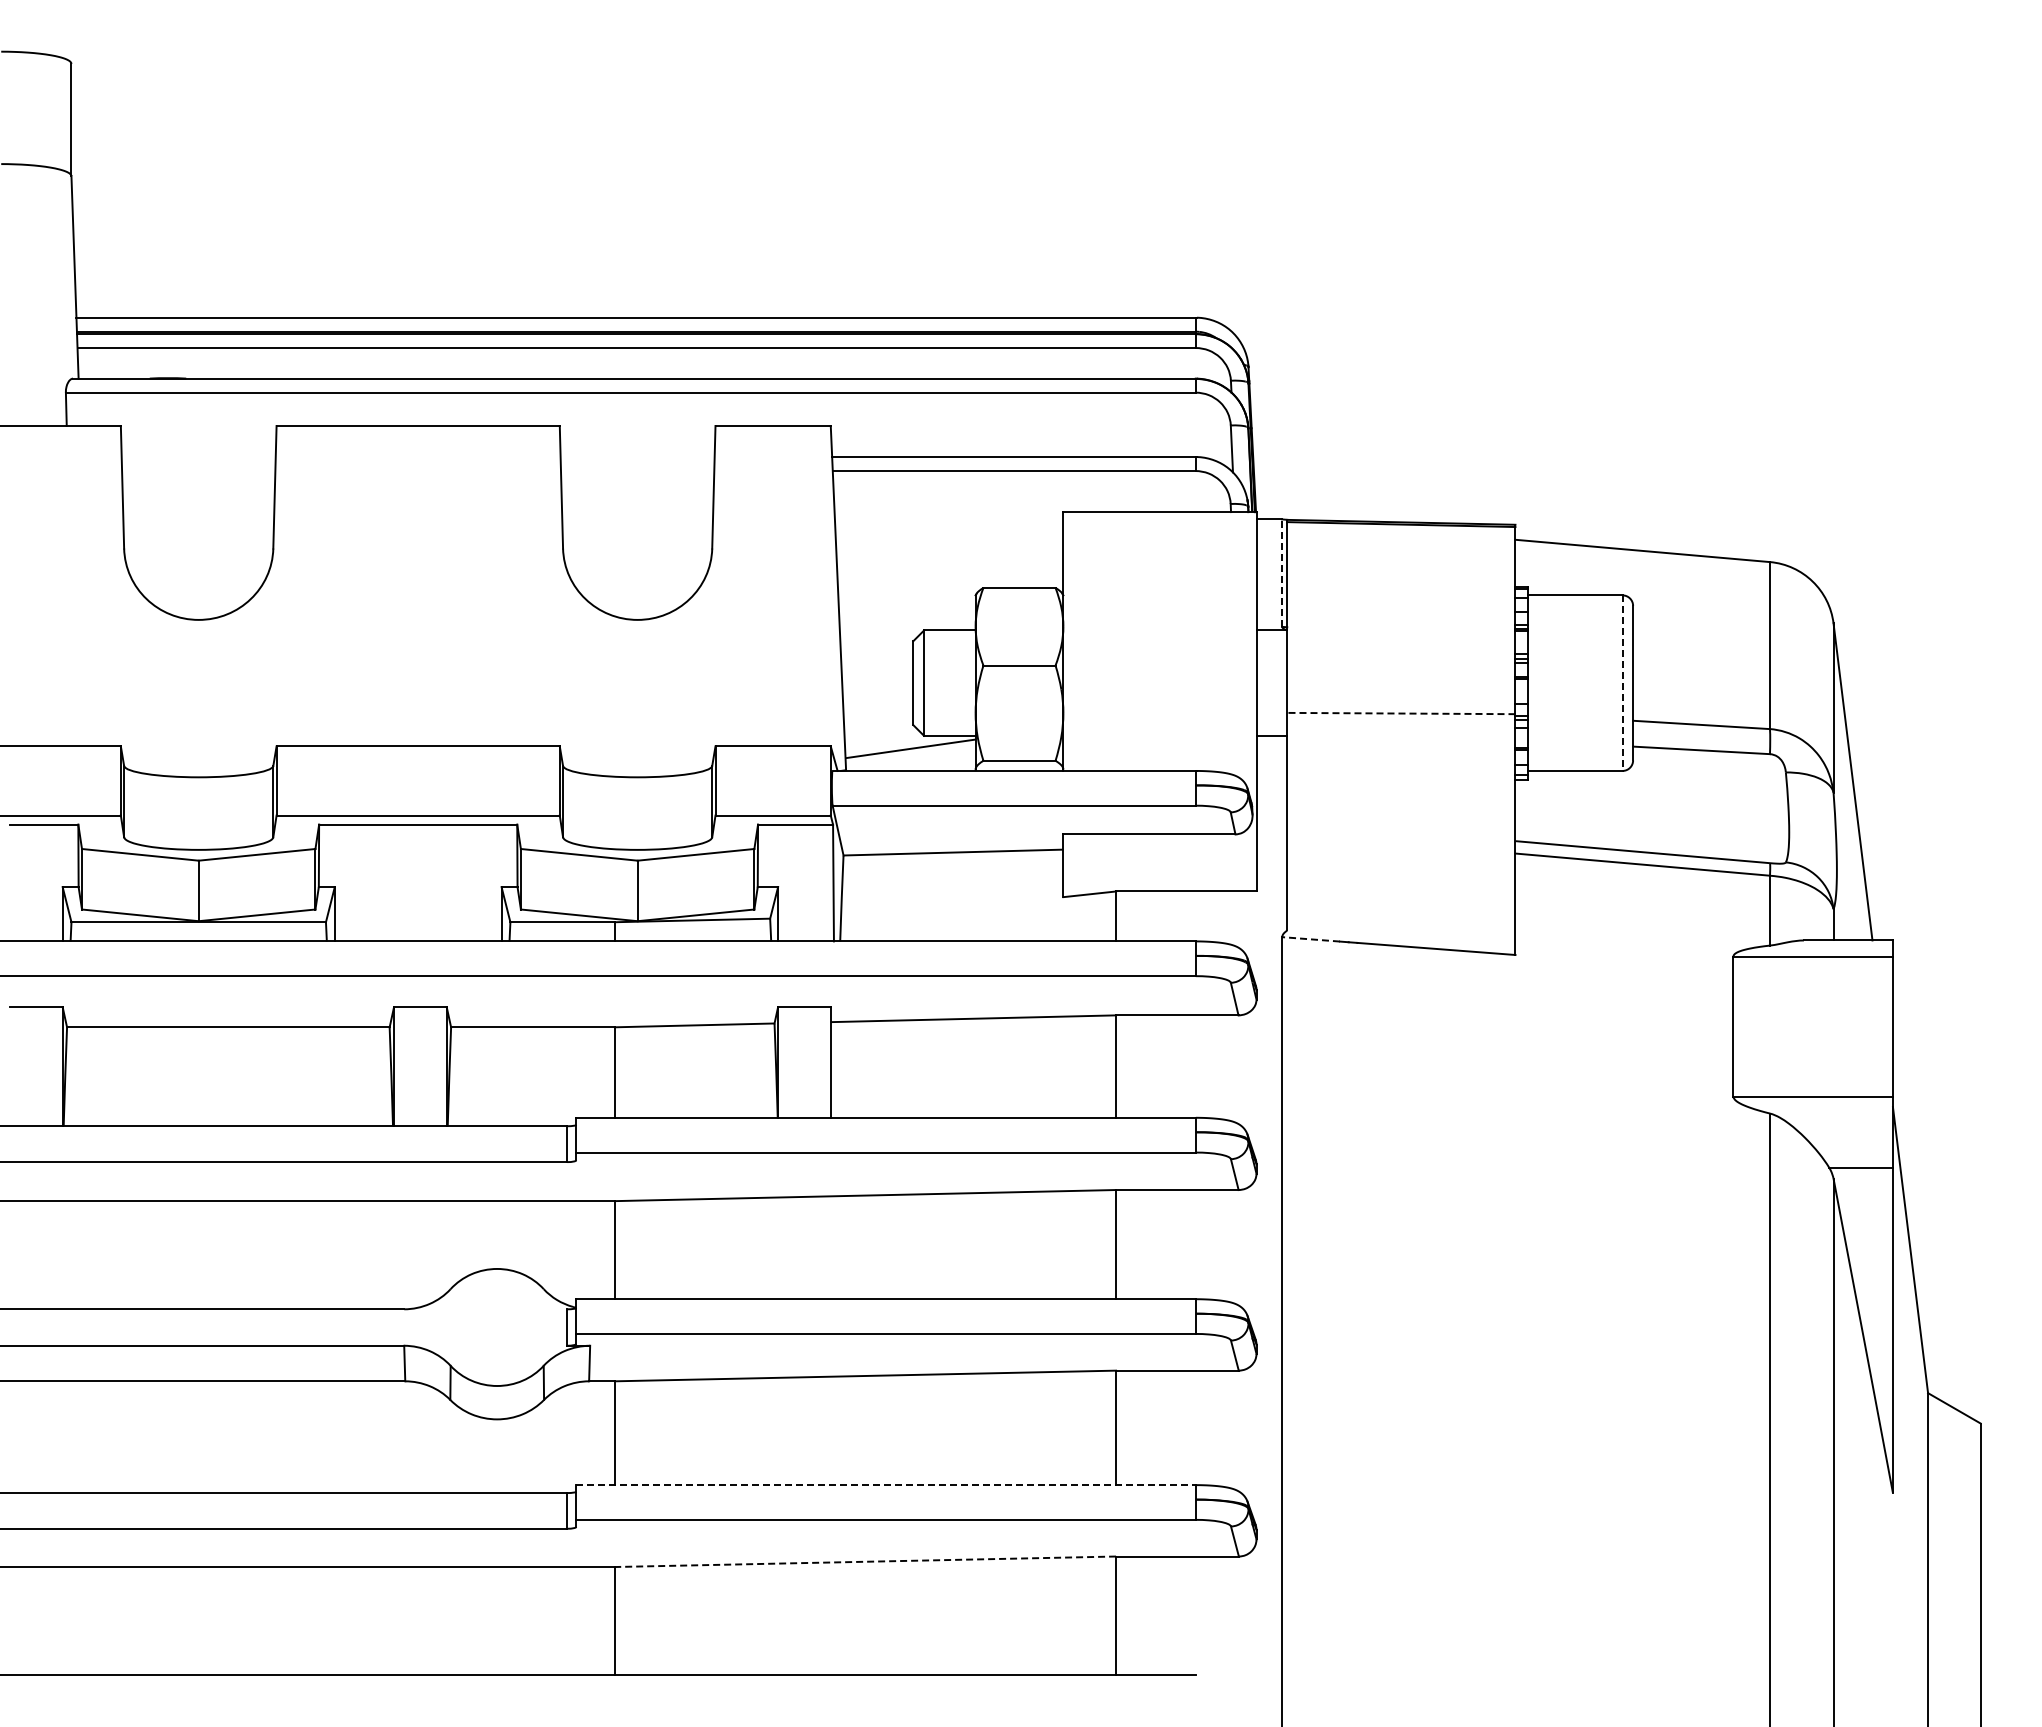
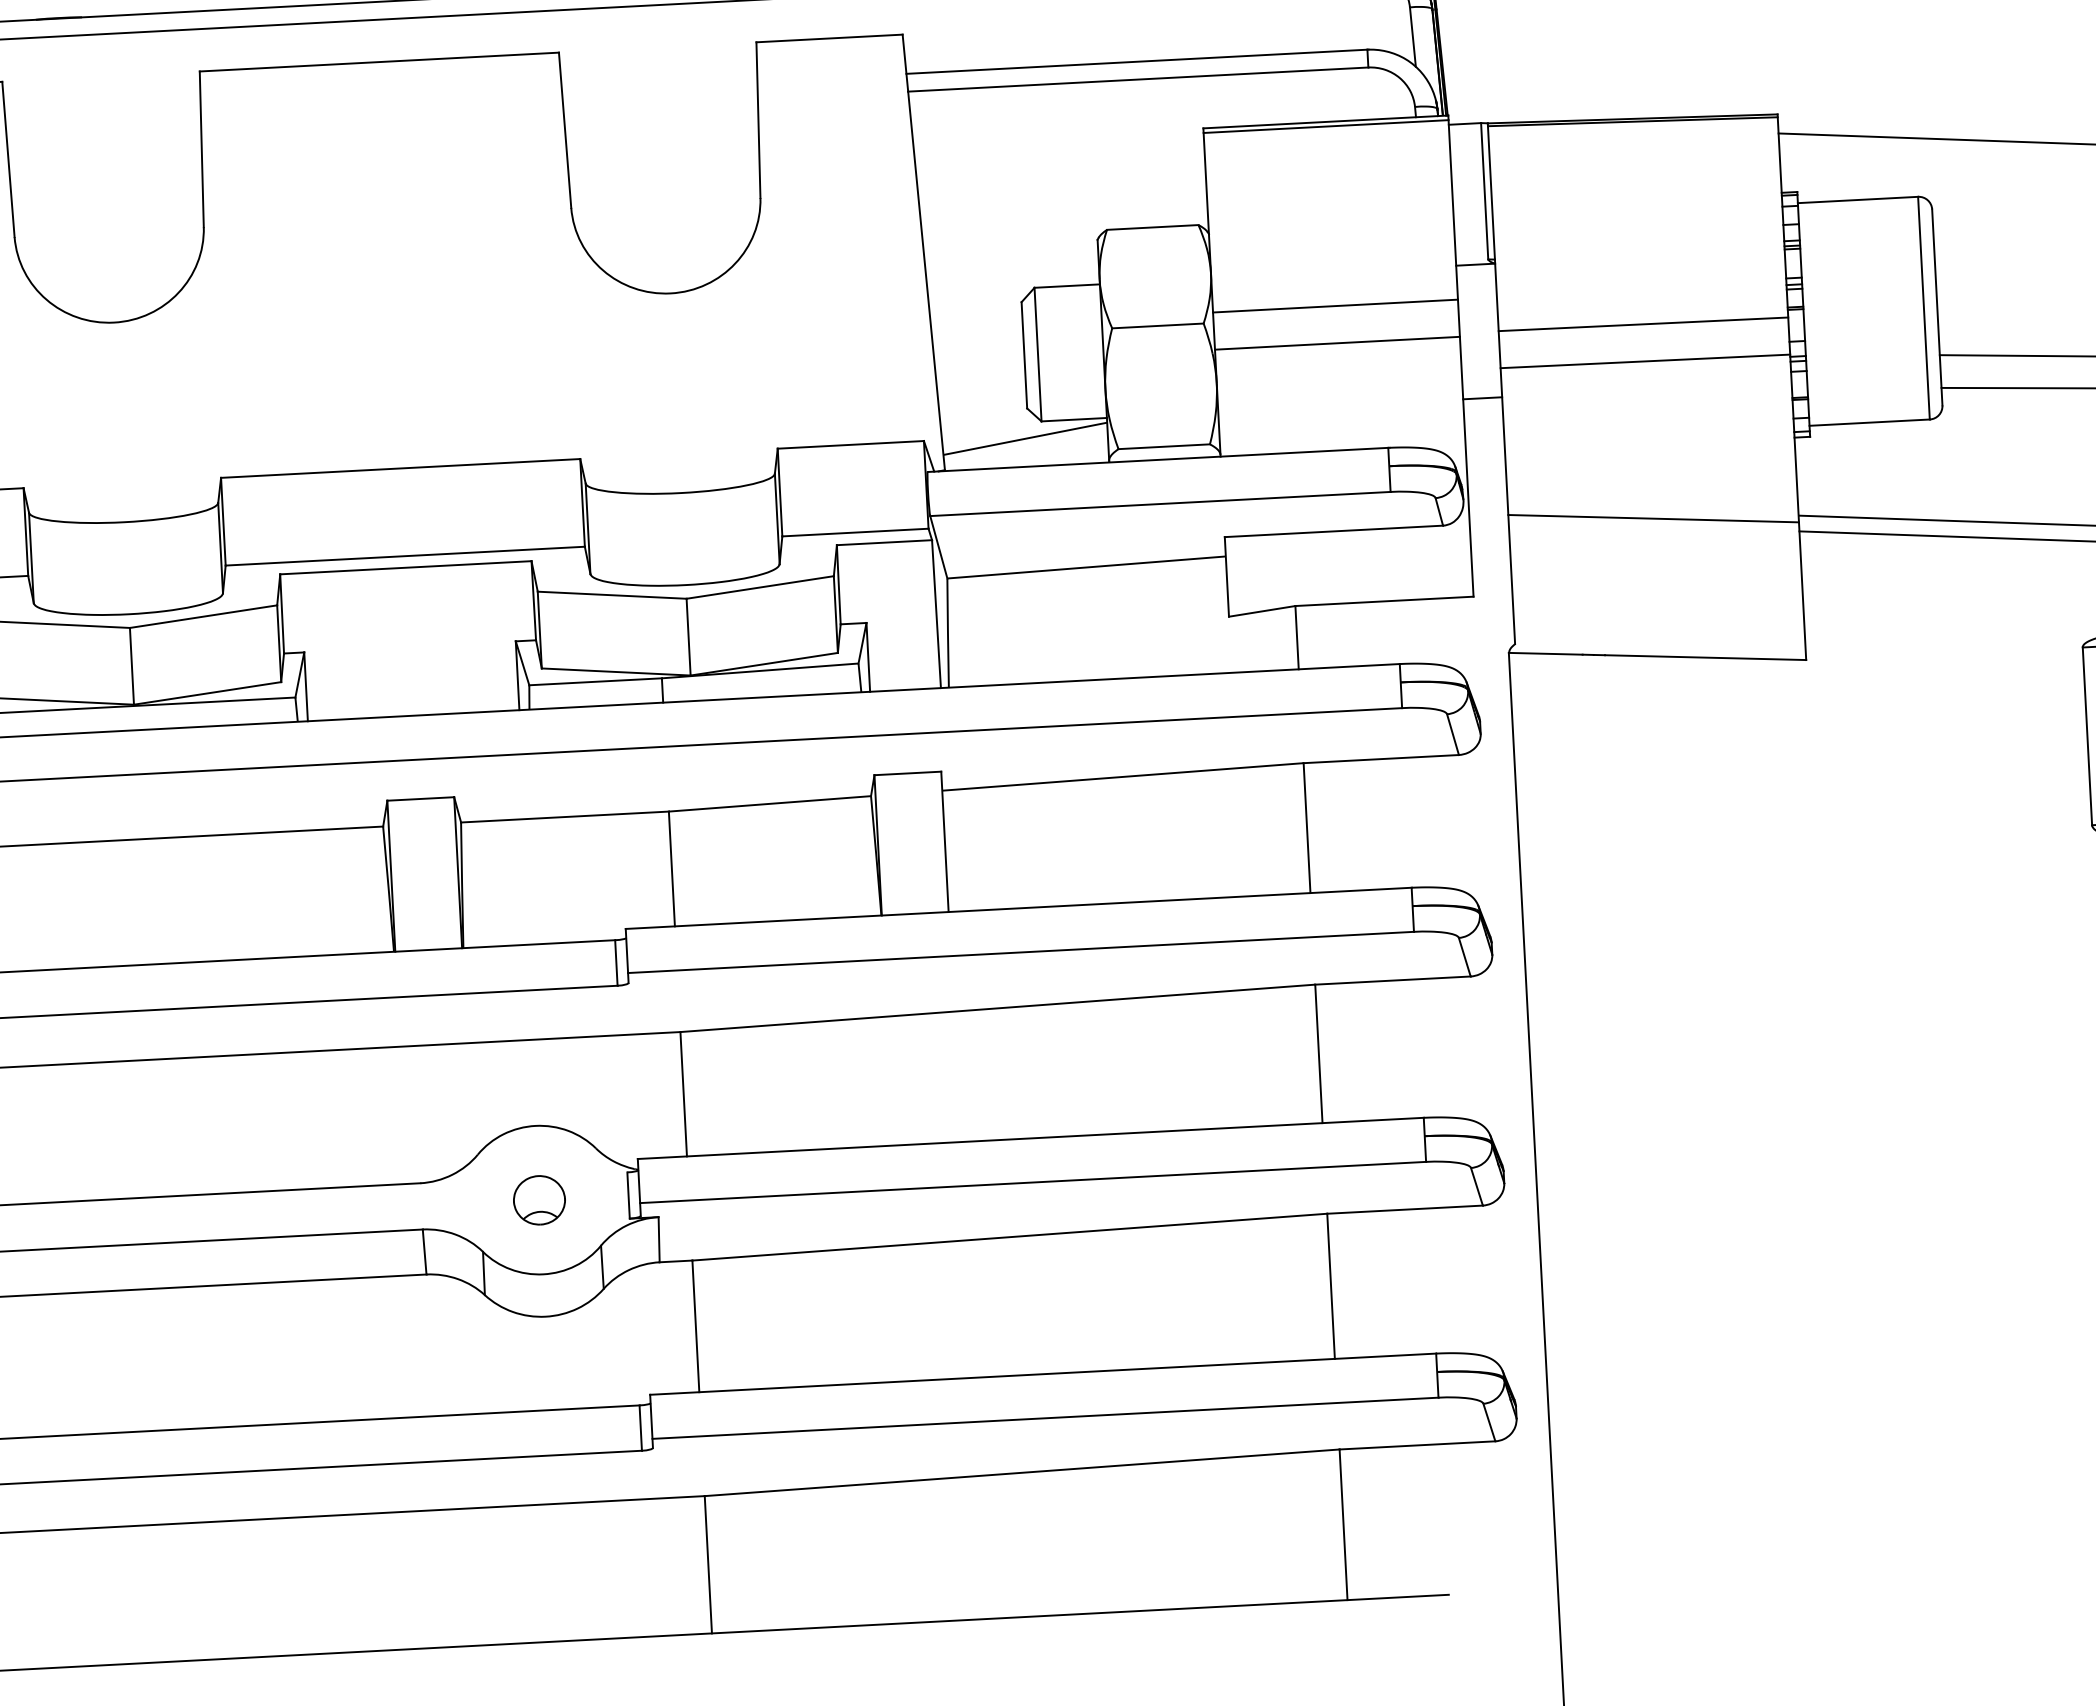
line: (1159, 515) -> (1325, 126), added
line: (1281, 573) -> (1484, 191), dashed -> solid
line: (1159, 657) -> (1334, 306), added
line: (1401, 683) -> (1643, 323), added
line: (1622, 683) -> (1923, 308), dashed -> solid
line: (1159, 686) -> (1336, 343), added
line: (1400, 713) -> (1644, 361), dashed -> solid
line: (1401, 837) -> (1653, 518), added
line: (1310, 939) -> (1545, 654), dashed -> solid
part: (497, 1327) -> (539, 1200), added
line: (886, 1485) -> (1043, 1374), dashed -> solid
line: (865, 1561) -> (1022, 1472), dashed -> solid

